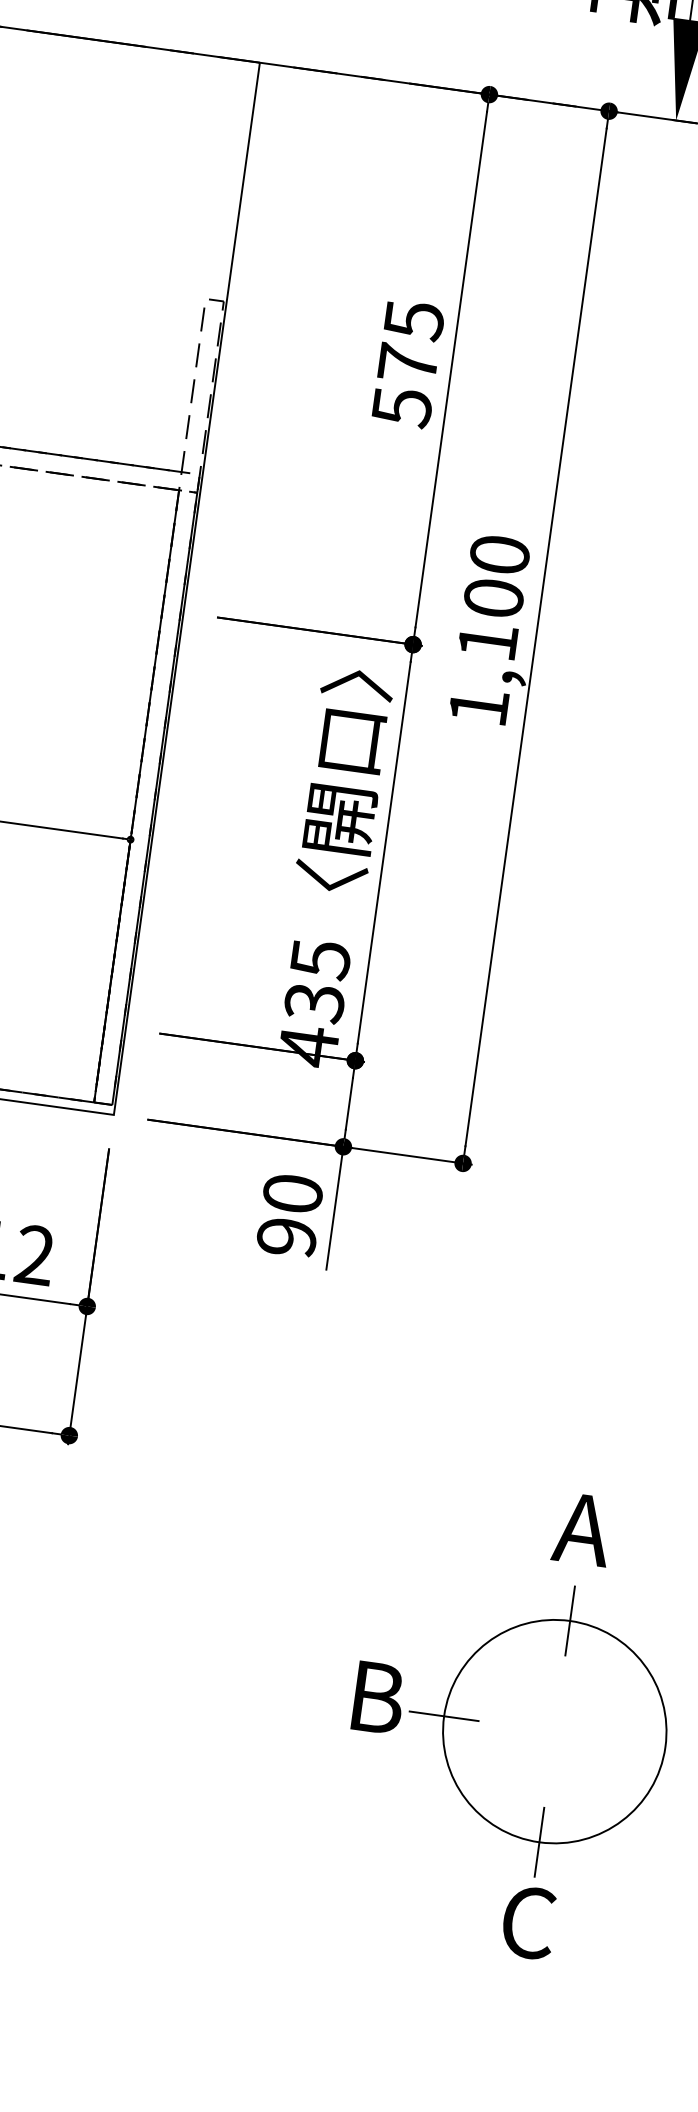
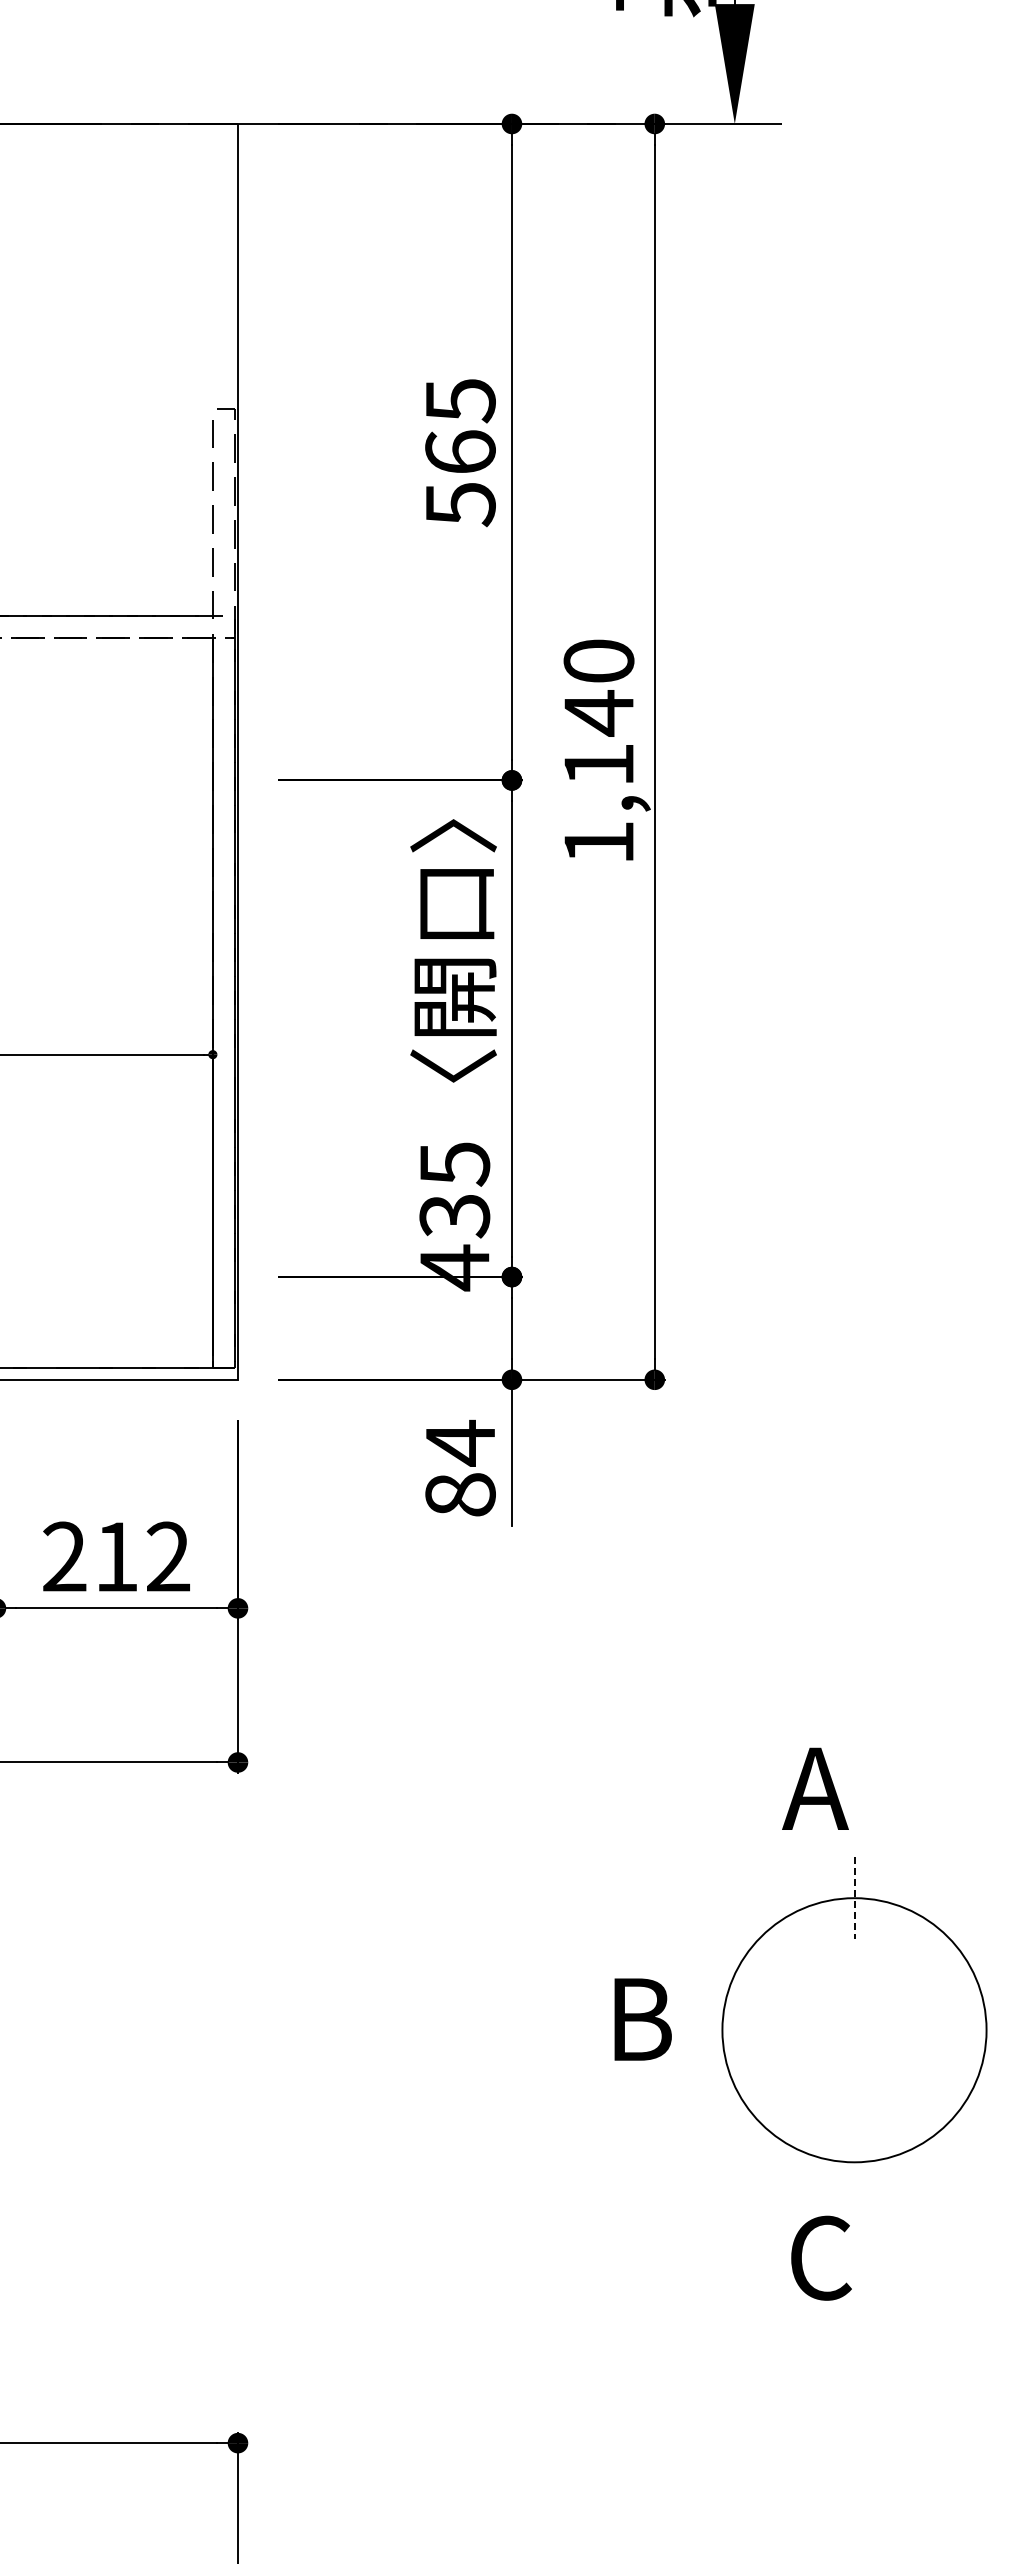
text: (408, 363) -> (460, 451), 575 -> 565
text: (493, 598) -> (598, 713), 1,100 -> 1,140
text: (290, 1214) -> (460, 1467), 90 -> 84
text: (582, 1529) -> (815, 1788), moved
line: (570, 1621) -> (854, 1898), solid -> dashed
line: (444, 1716) -> (722, 2030), removed
line: (539, 1842) -> (854, 2162), removed
text: (529, 1922) -> (821, 2257), moved

